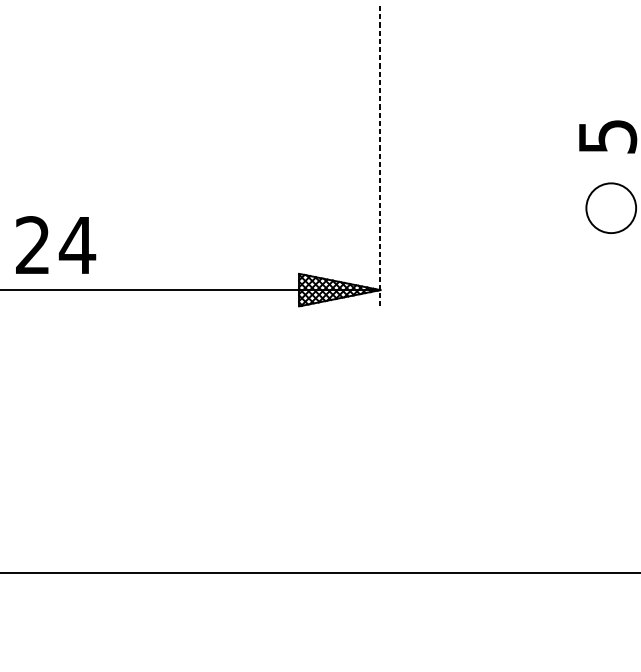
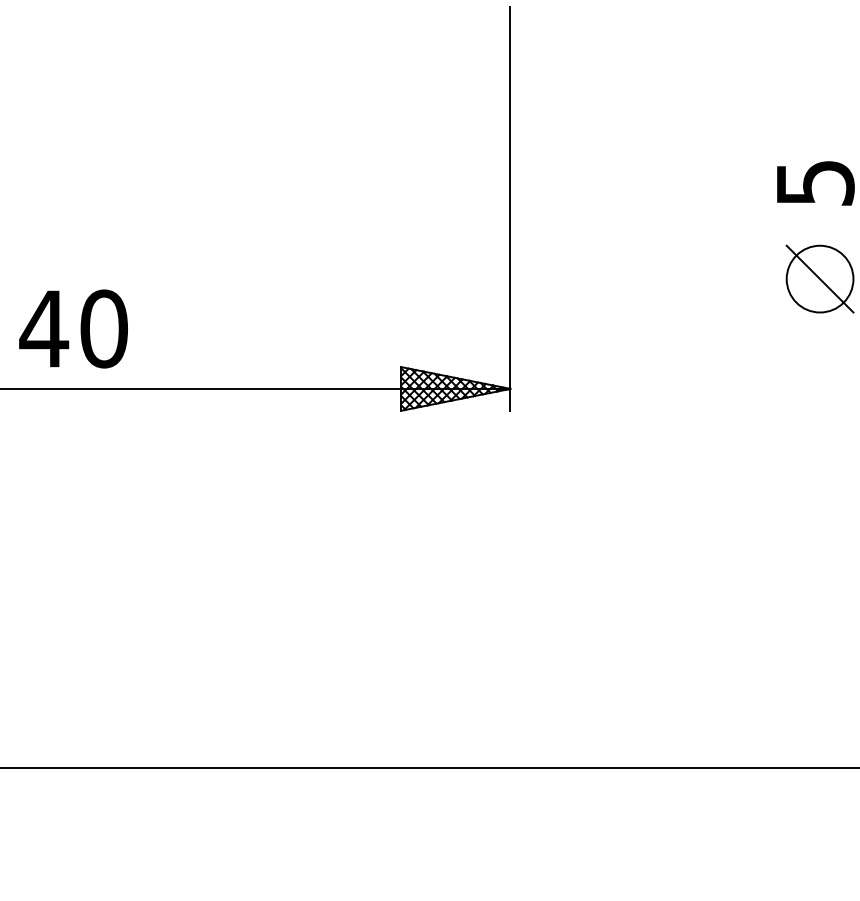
line: (380, 156) -> (510, 209), dashed -> solid
line: (610, 207) -> (819, 278), added
text: (54, 245) -> (73, 328), 24 -> 40

